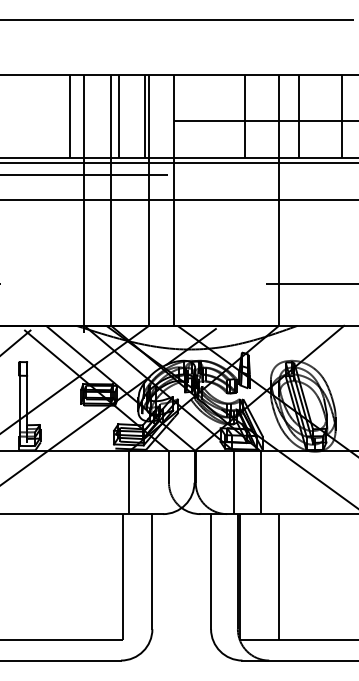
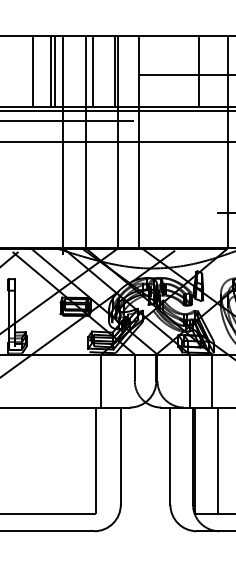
line: (48, 116) -> (33, 71), added
line: (74, 116) -> (55, 71), added
line: (279, 576) -> (218, 460), moved

